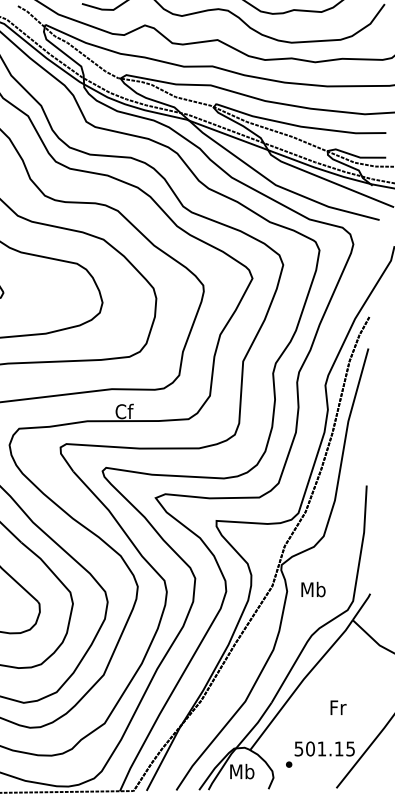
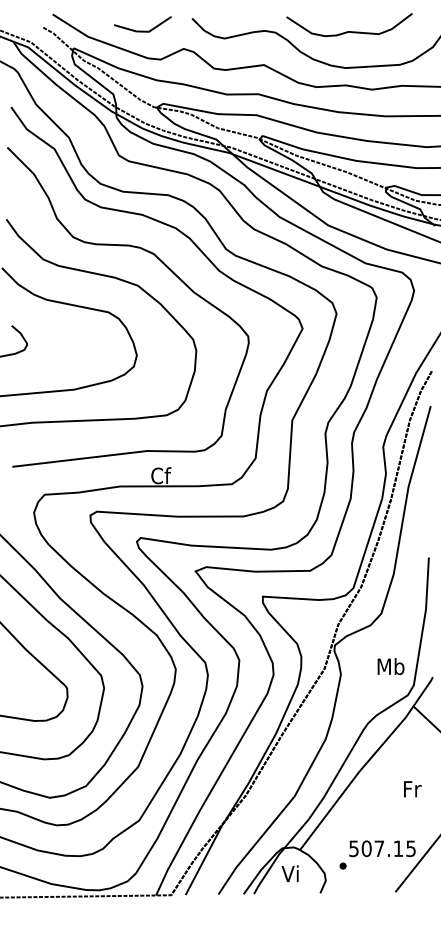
text: (313, 589) -> (390, 666), moved
text: (338, 708) -> (412, 789), moved
text: (321, 748) -> (378, 848), 501.15 -> 507.15
text: (242, 771) -> (291, 873), Mb -> Vi

